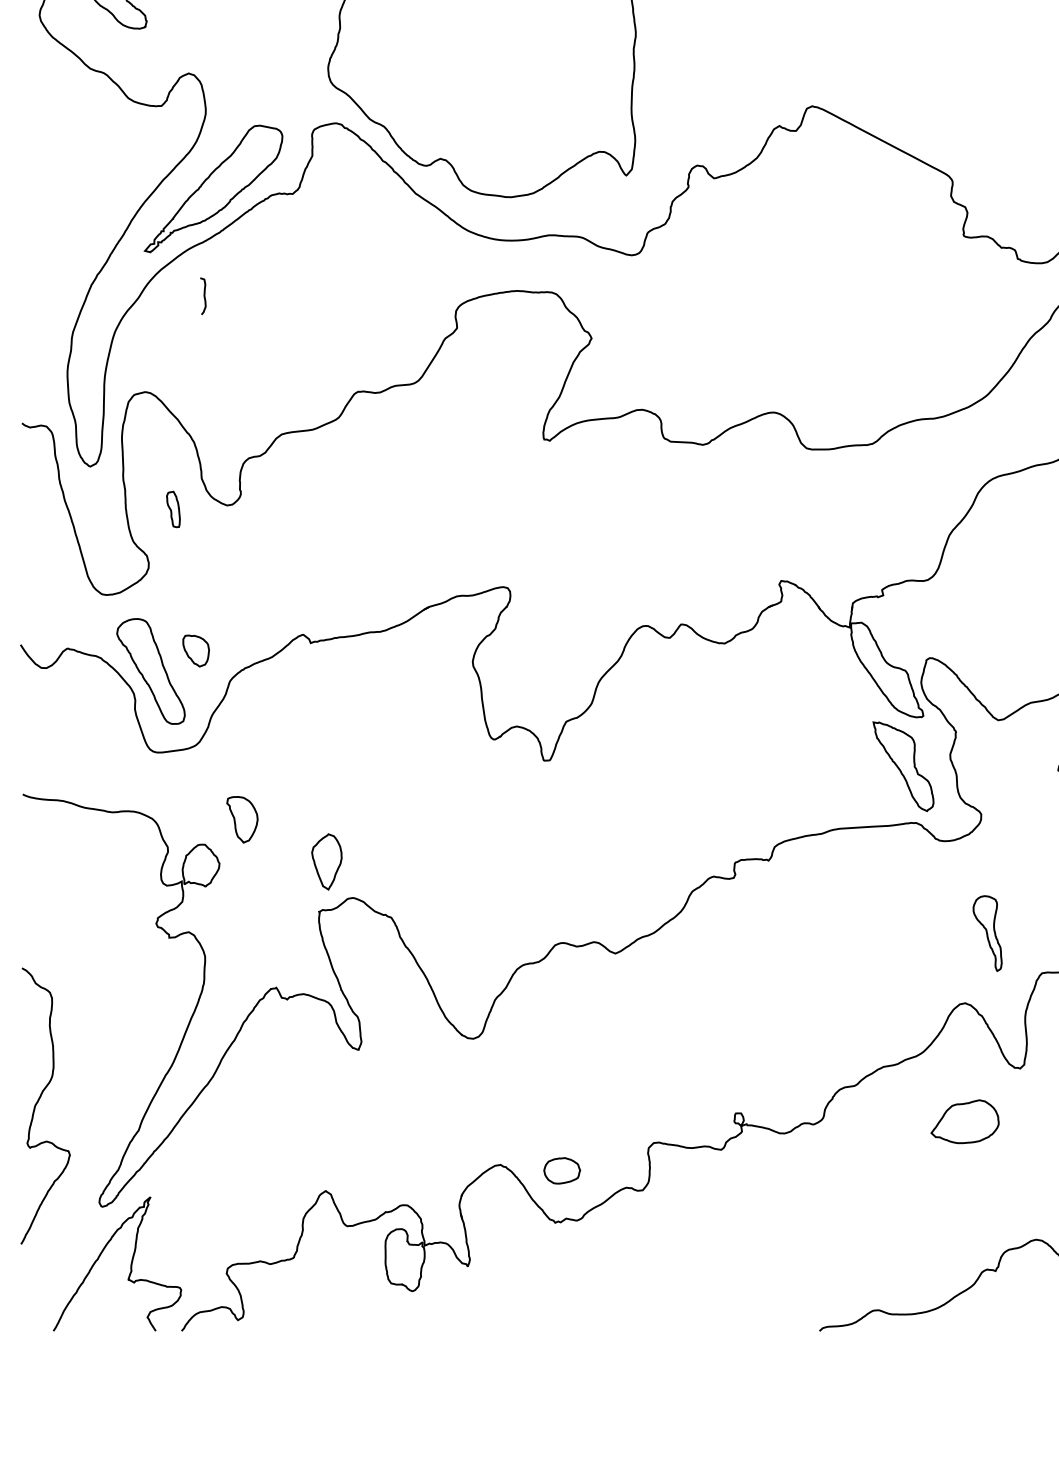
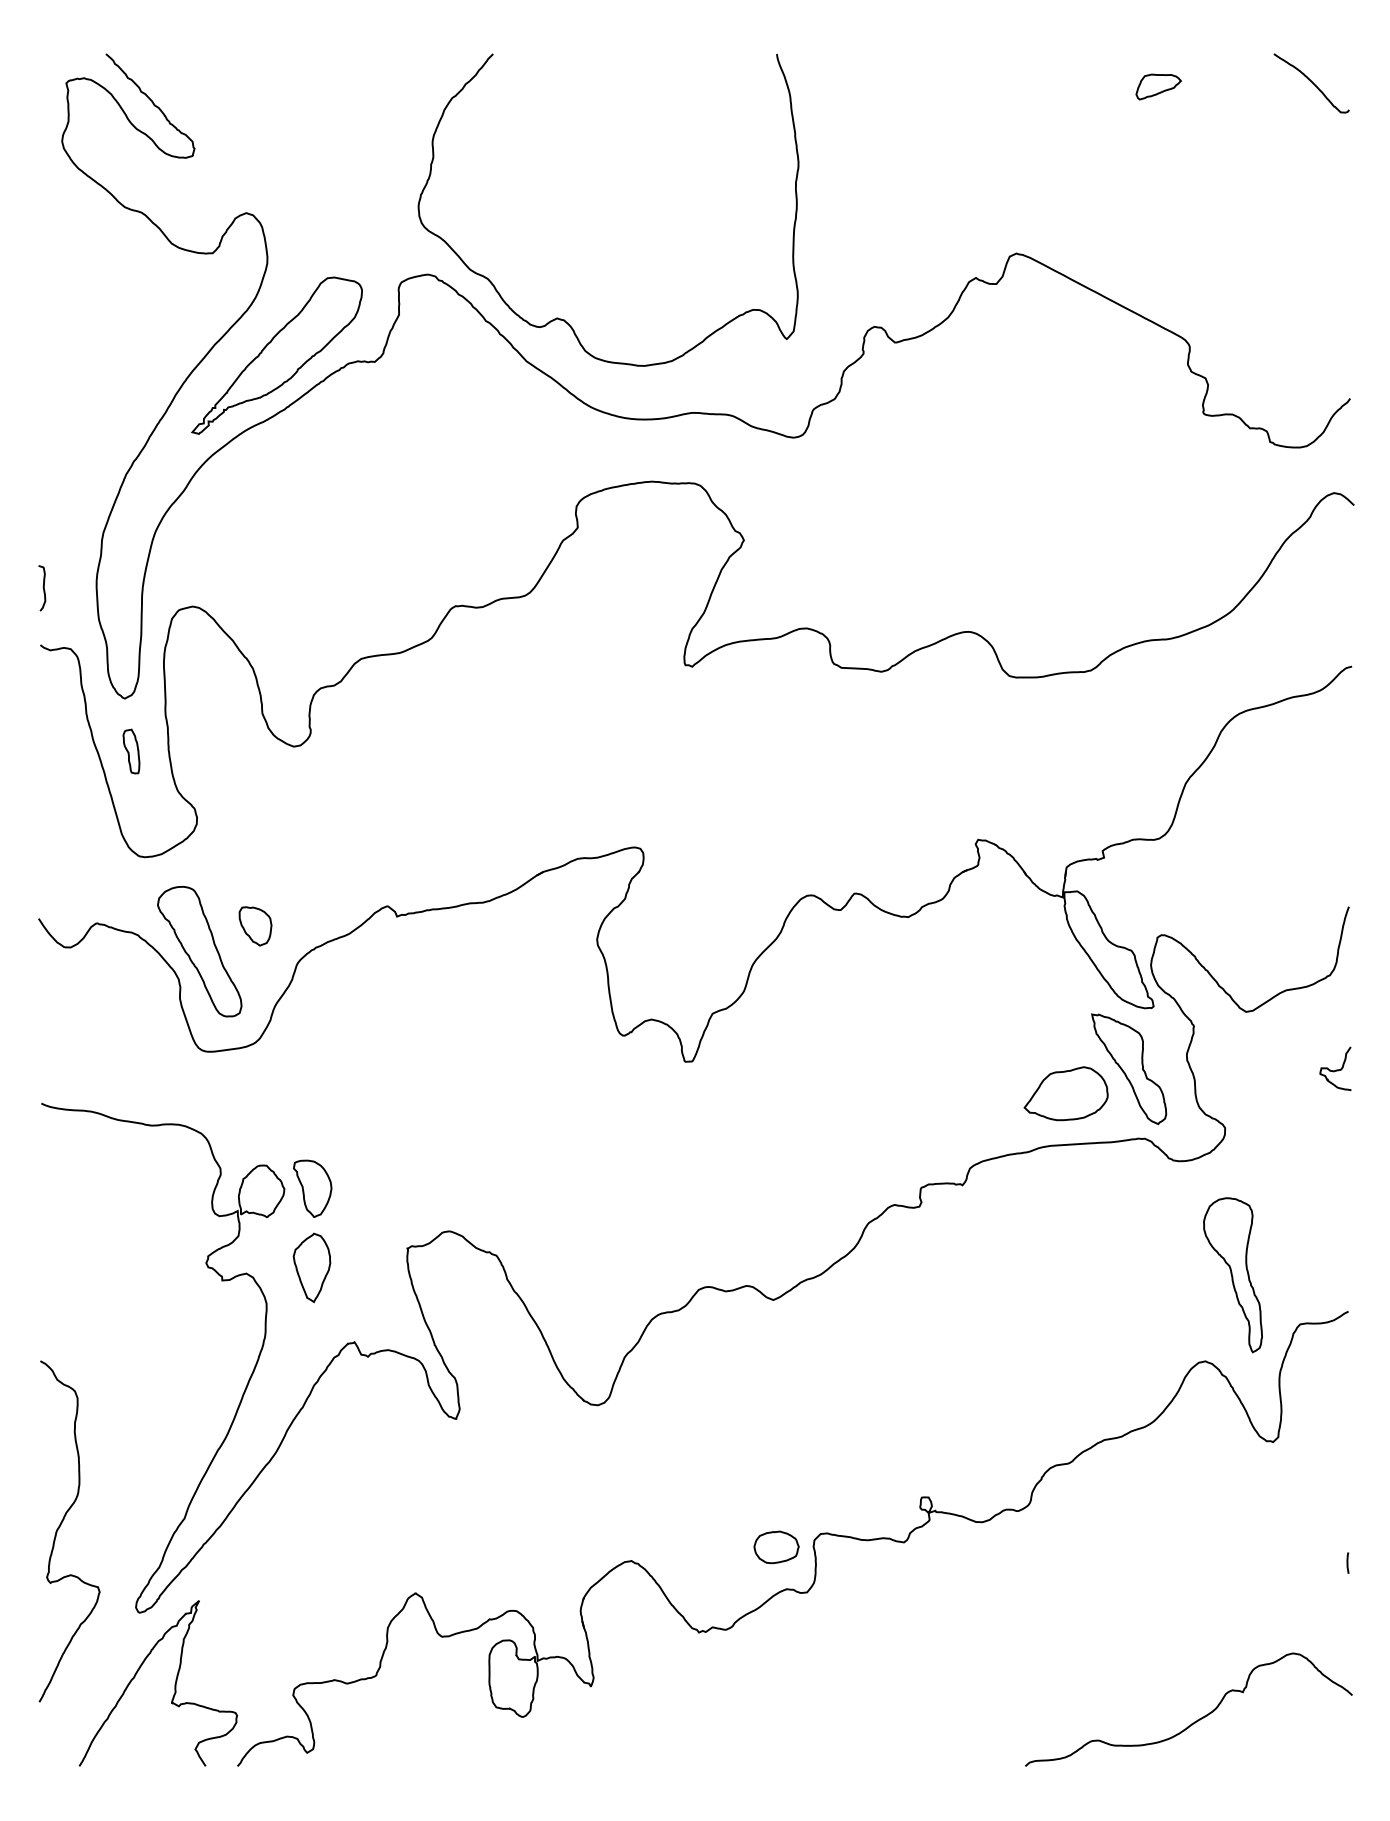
curve: (203, 295) -> (42, 587), moved
part: (173, 509) -> (131, 751), moved
part: (242, 819) -> (312, 1188), moved
part: (326, 861) -> (311, 1267), moved
part: (987, 933) -> (1232, 1275), size x1.67
curve: (38, 1102) -> (60, 1527), moved
part: (964, 1121) -> (1065, 1093), moved
part: (562, 1170) -> (776, 1547), moved

